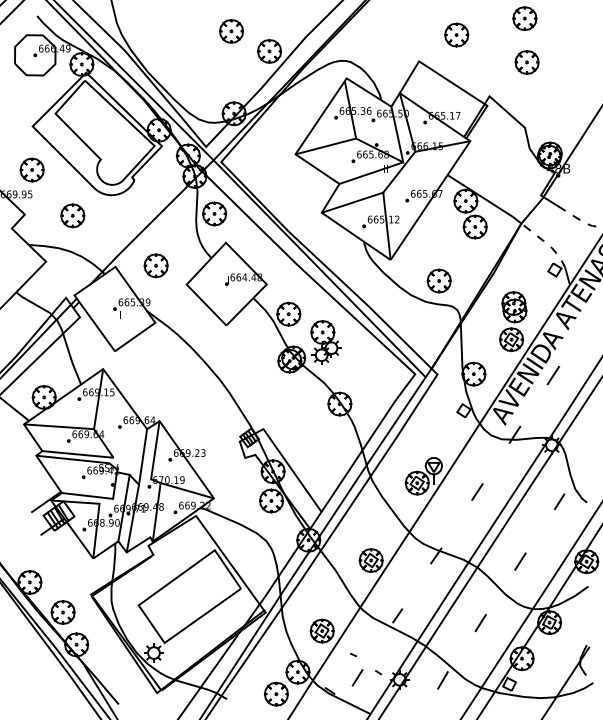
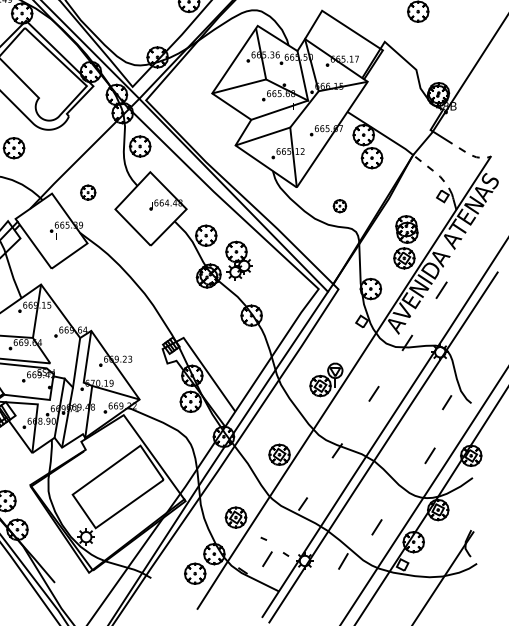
part: (155, 265) -> (87, 192), size x0.7
part: (438, 280) -> (339, 205), size x0.6
line: (520, 561) -> (430, 455), moved
line: (480, 623) -> (376, 527), moved

